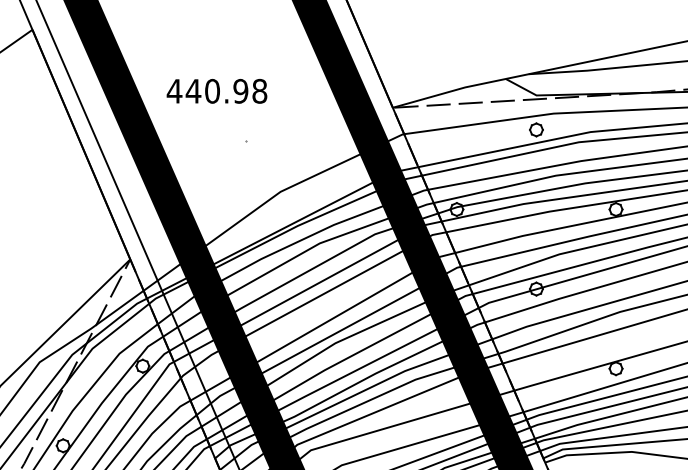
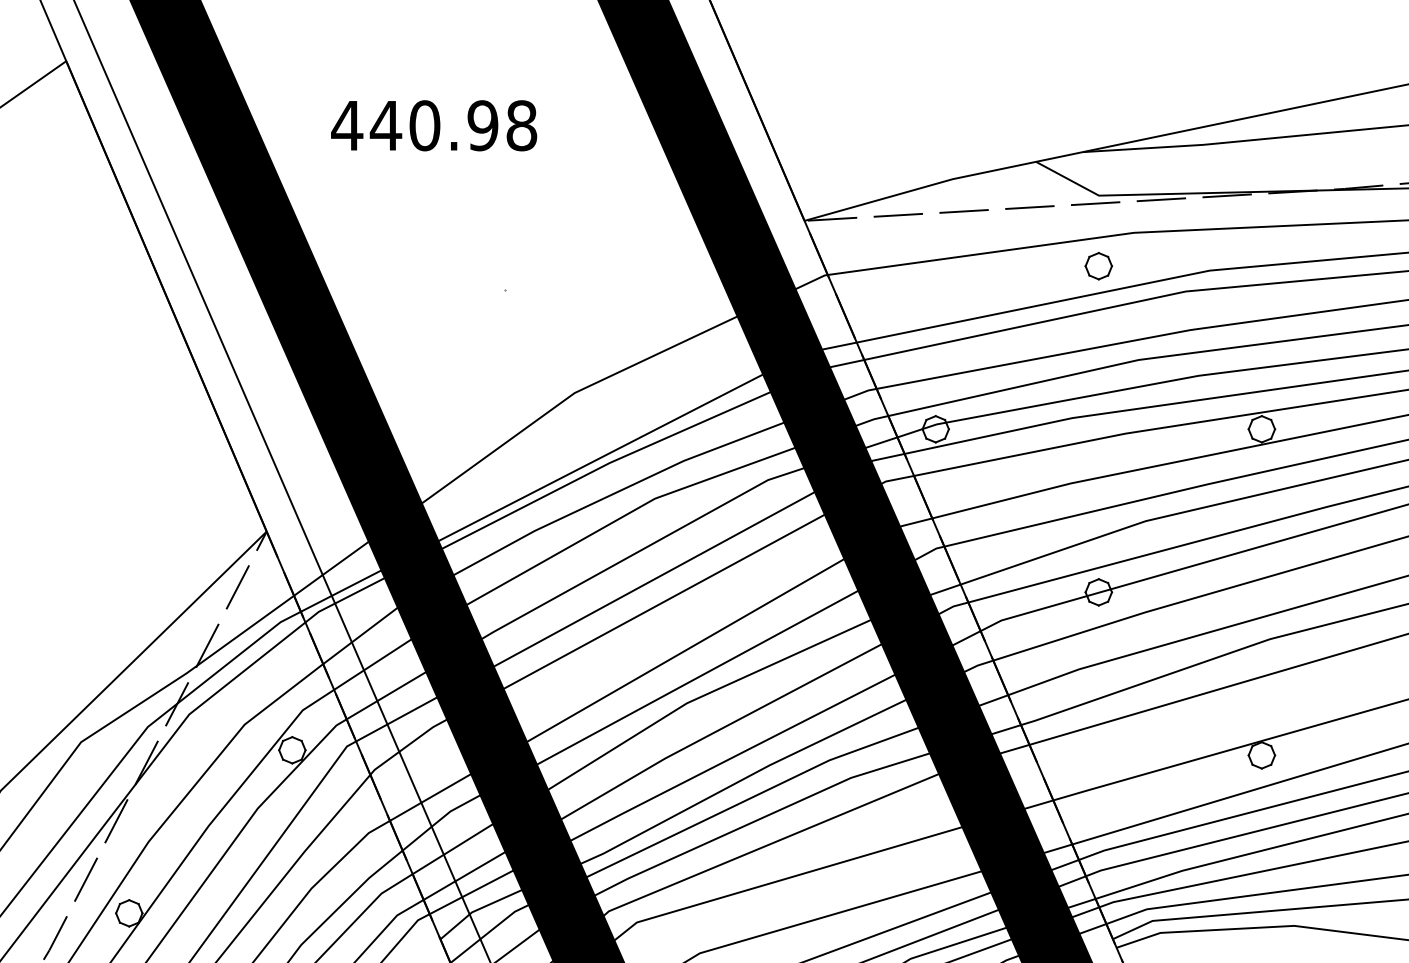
text: (216, 91) -> (433, 126), moved

